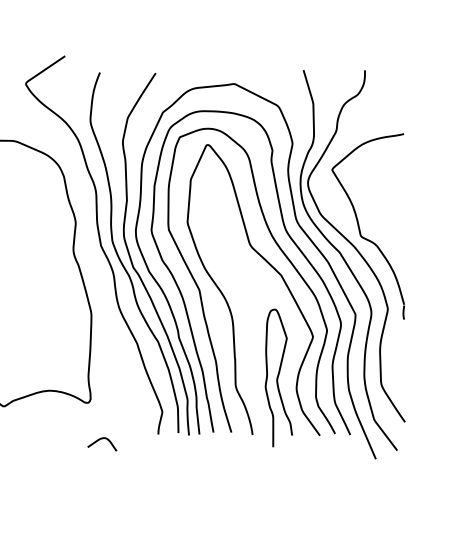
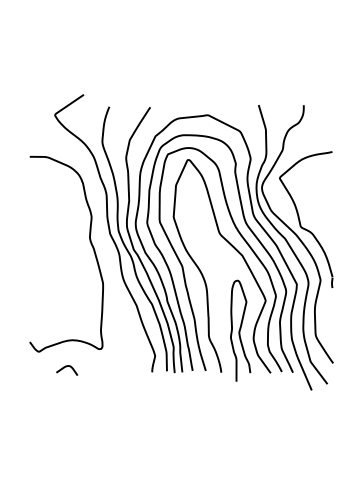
curve: (101, 440) -> (66, 367), moved

